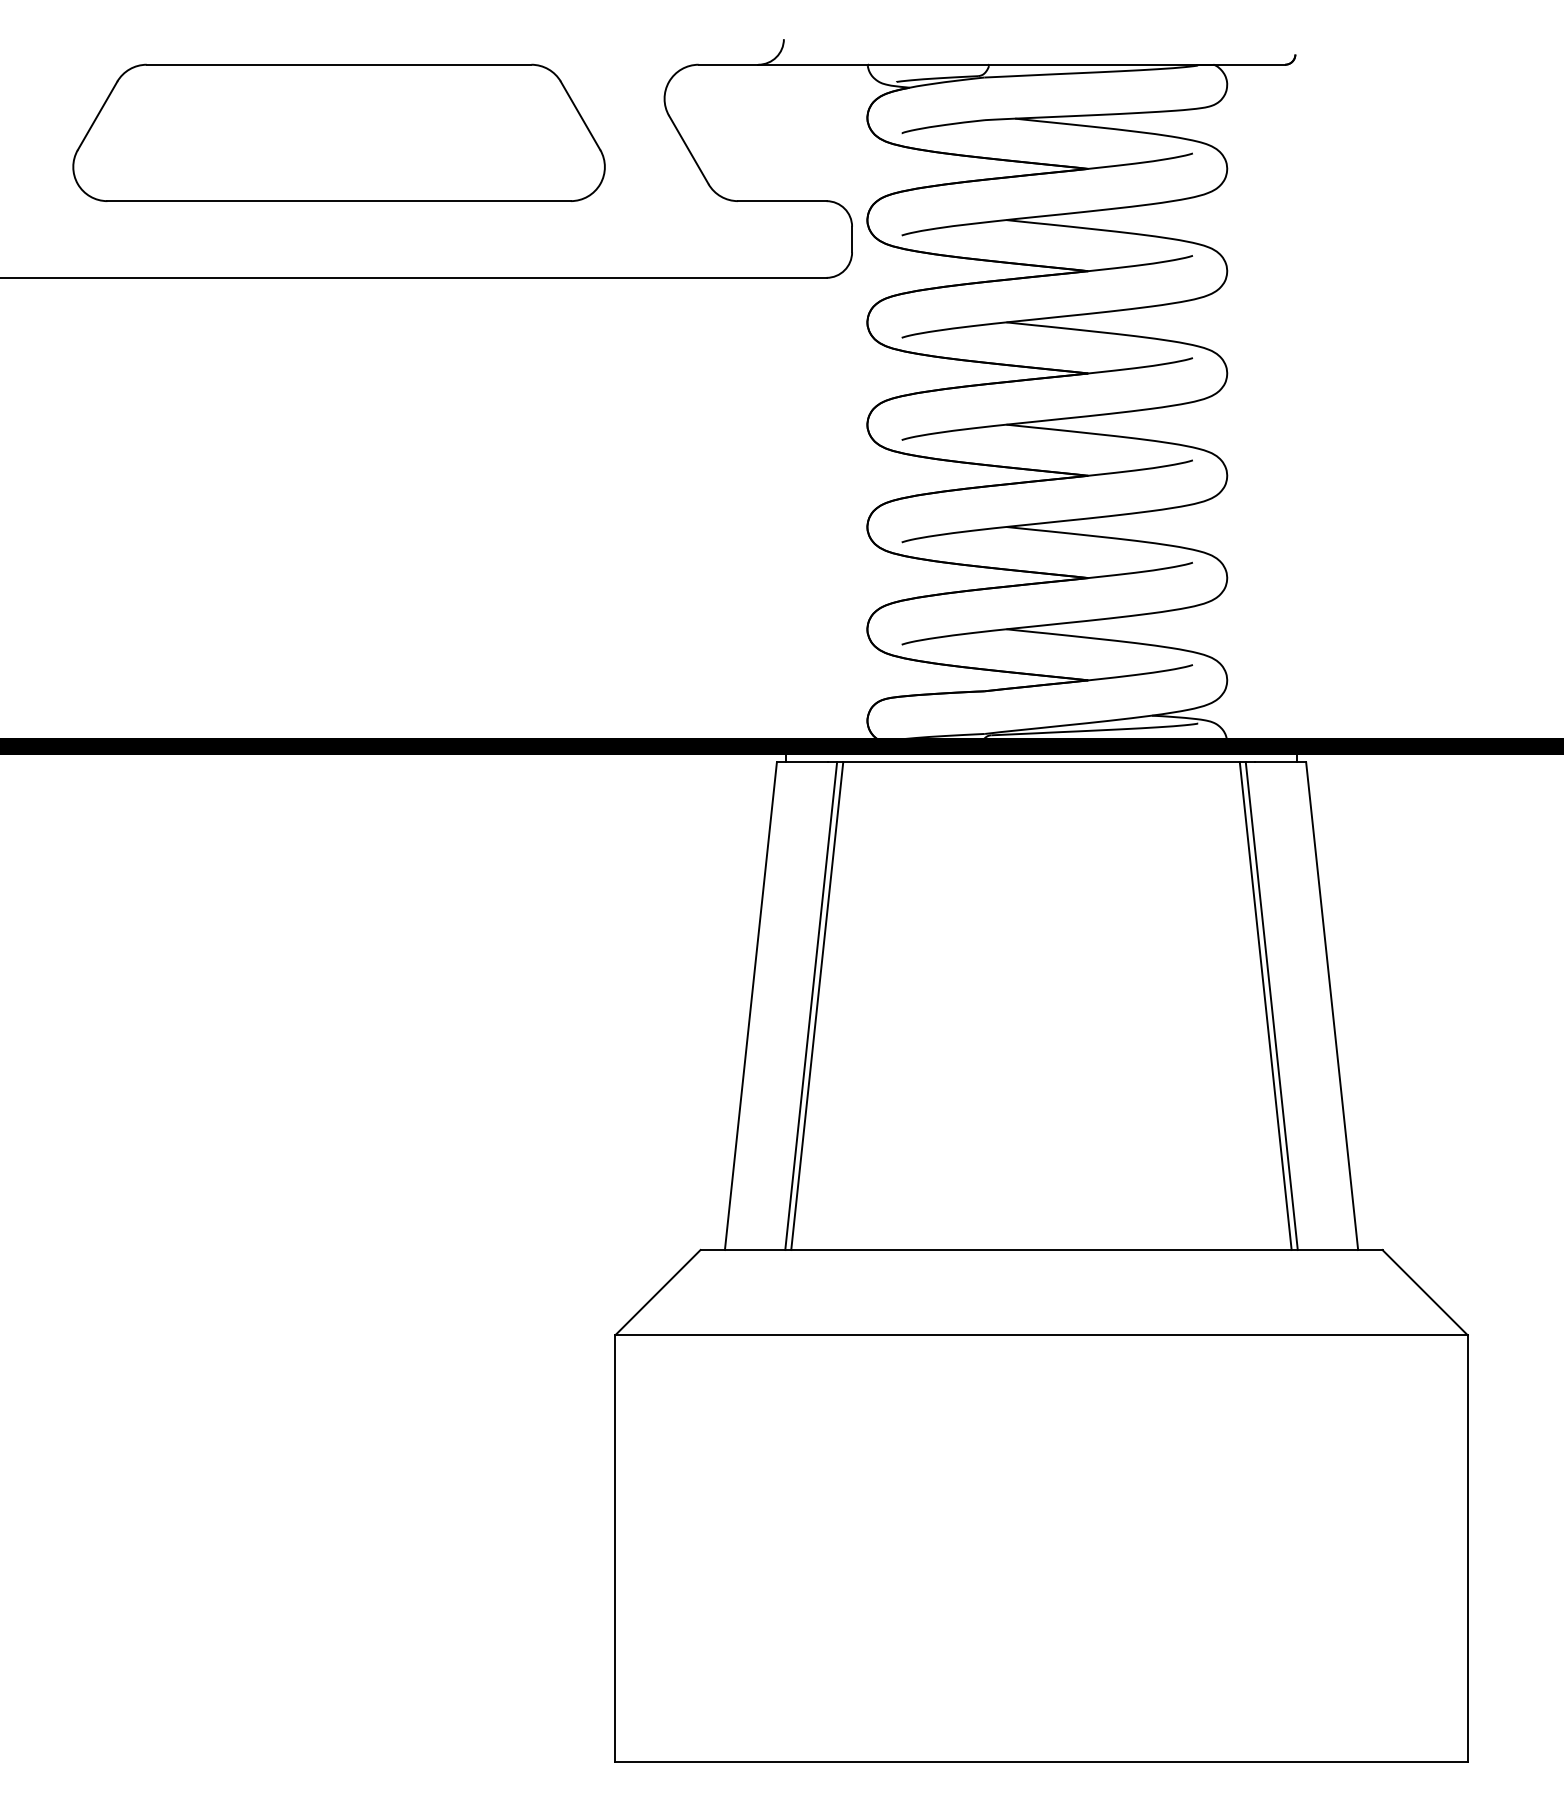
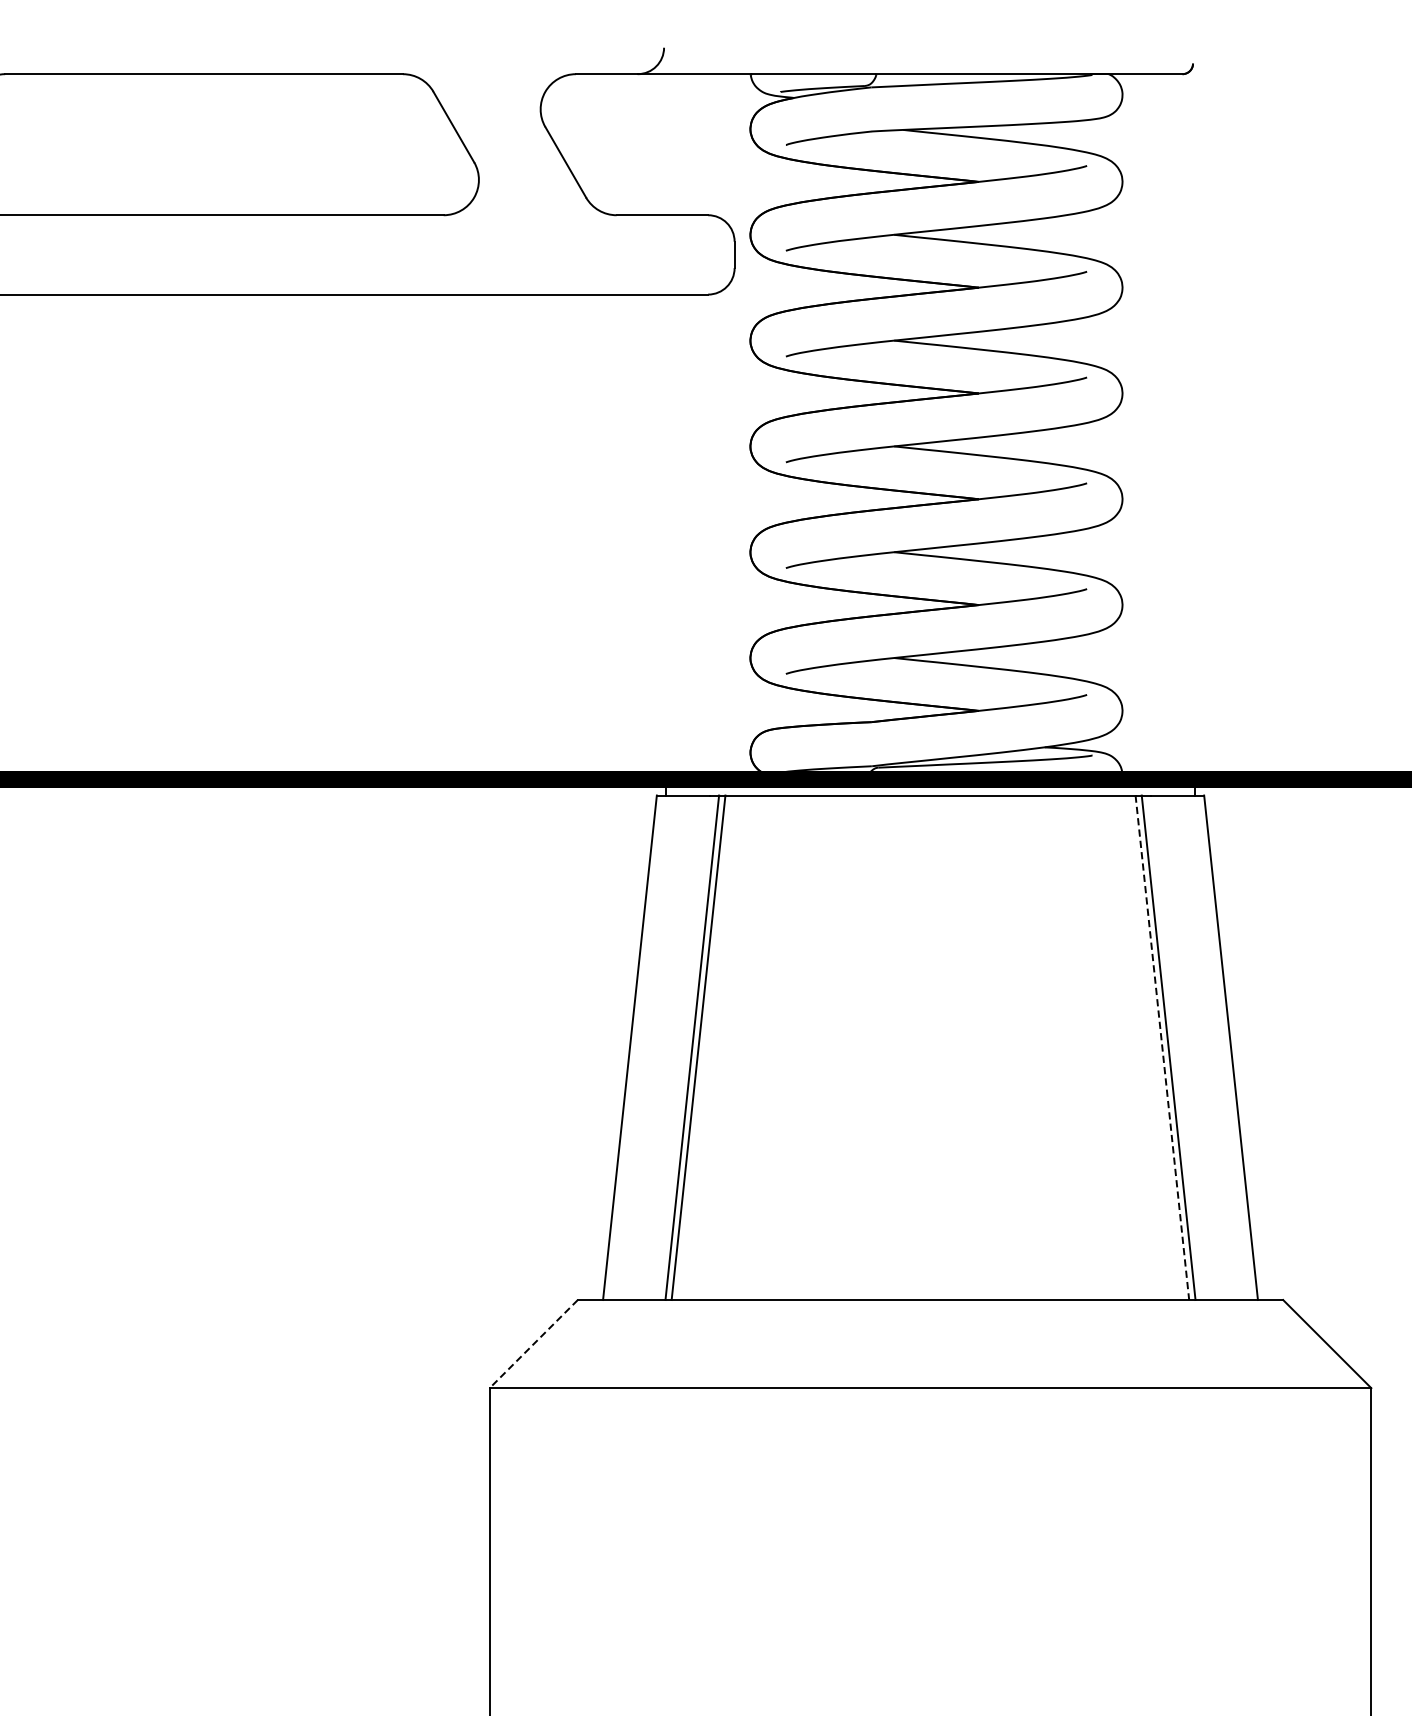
line: (1265, 1006) -> (1162, 1048), solid -> dashed
line: (657, 1293) -> (533, 1344), solid -> dashed

